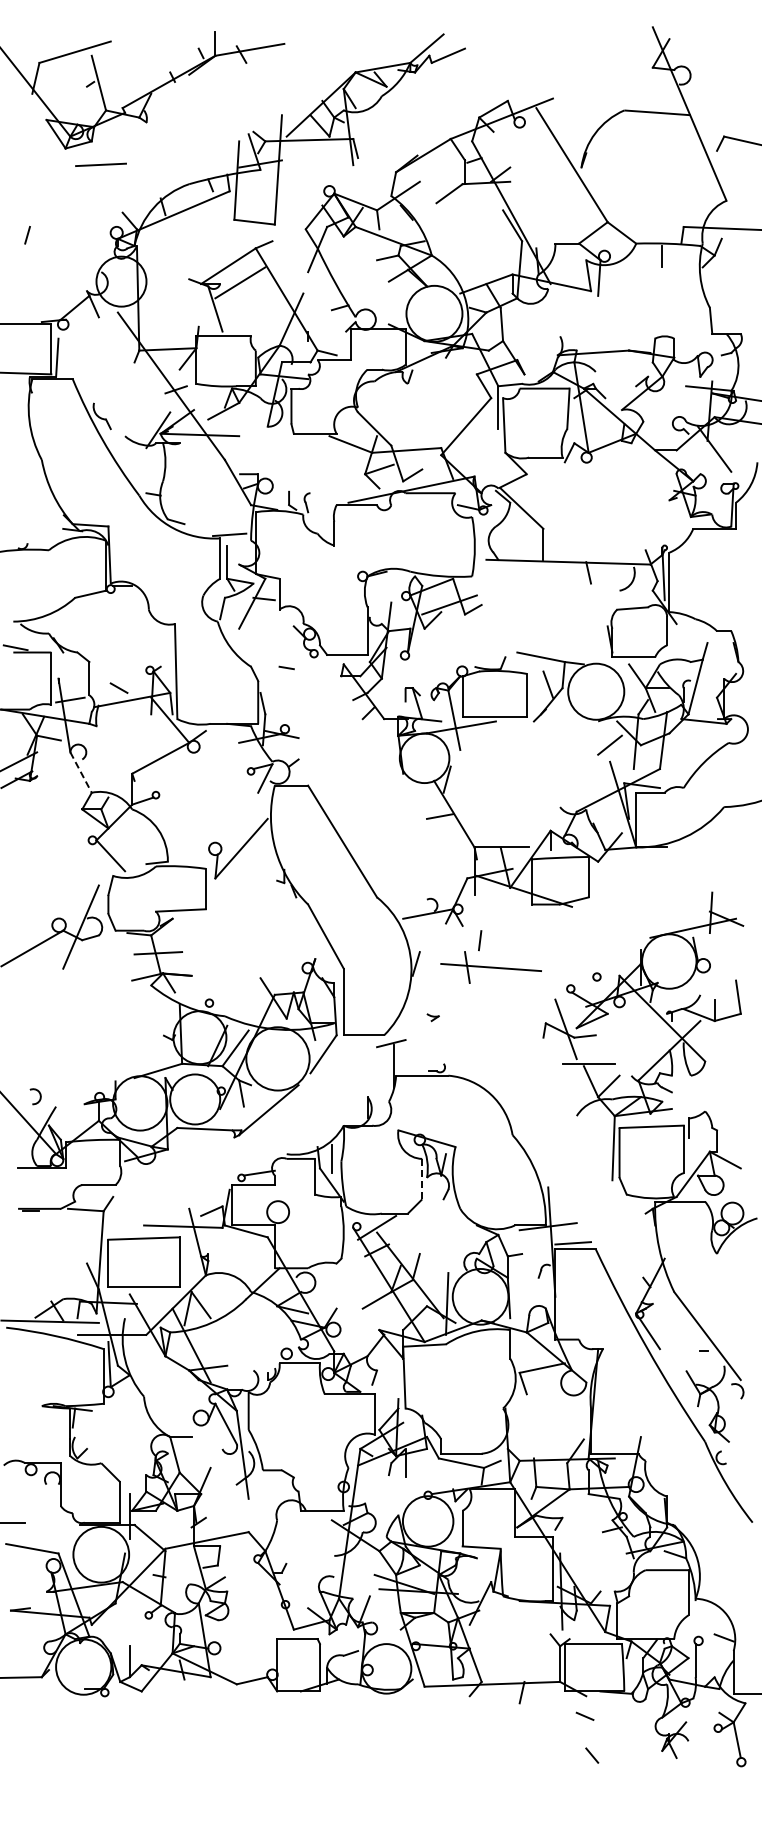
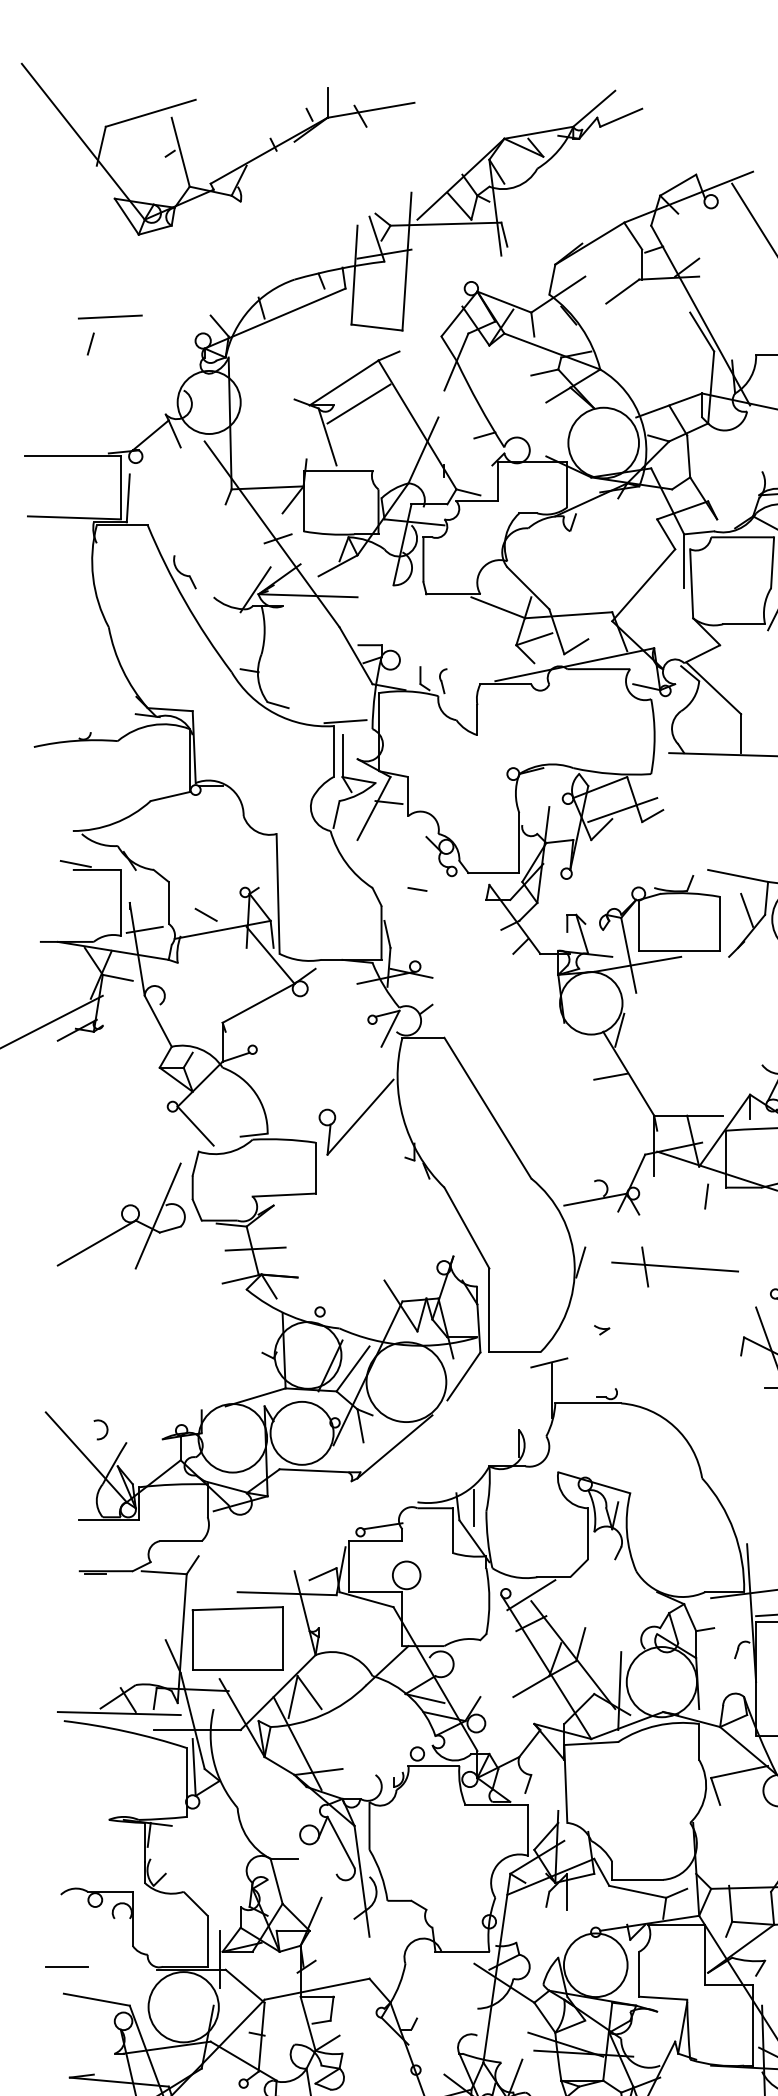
line: (100, 164) -> (109, 316), moved
line: (81, 772) -> (158, 1021), dashed -> solid
line: (480, 940) -> (707, 1196), moved
line: (422, 1178) -> (588, 1532), dashed -> solid

